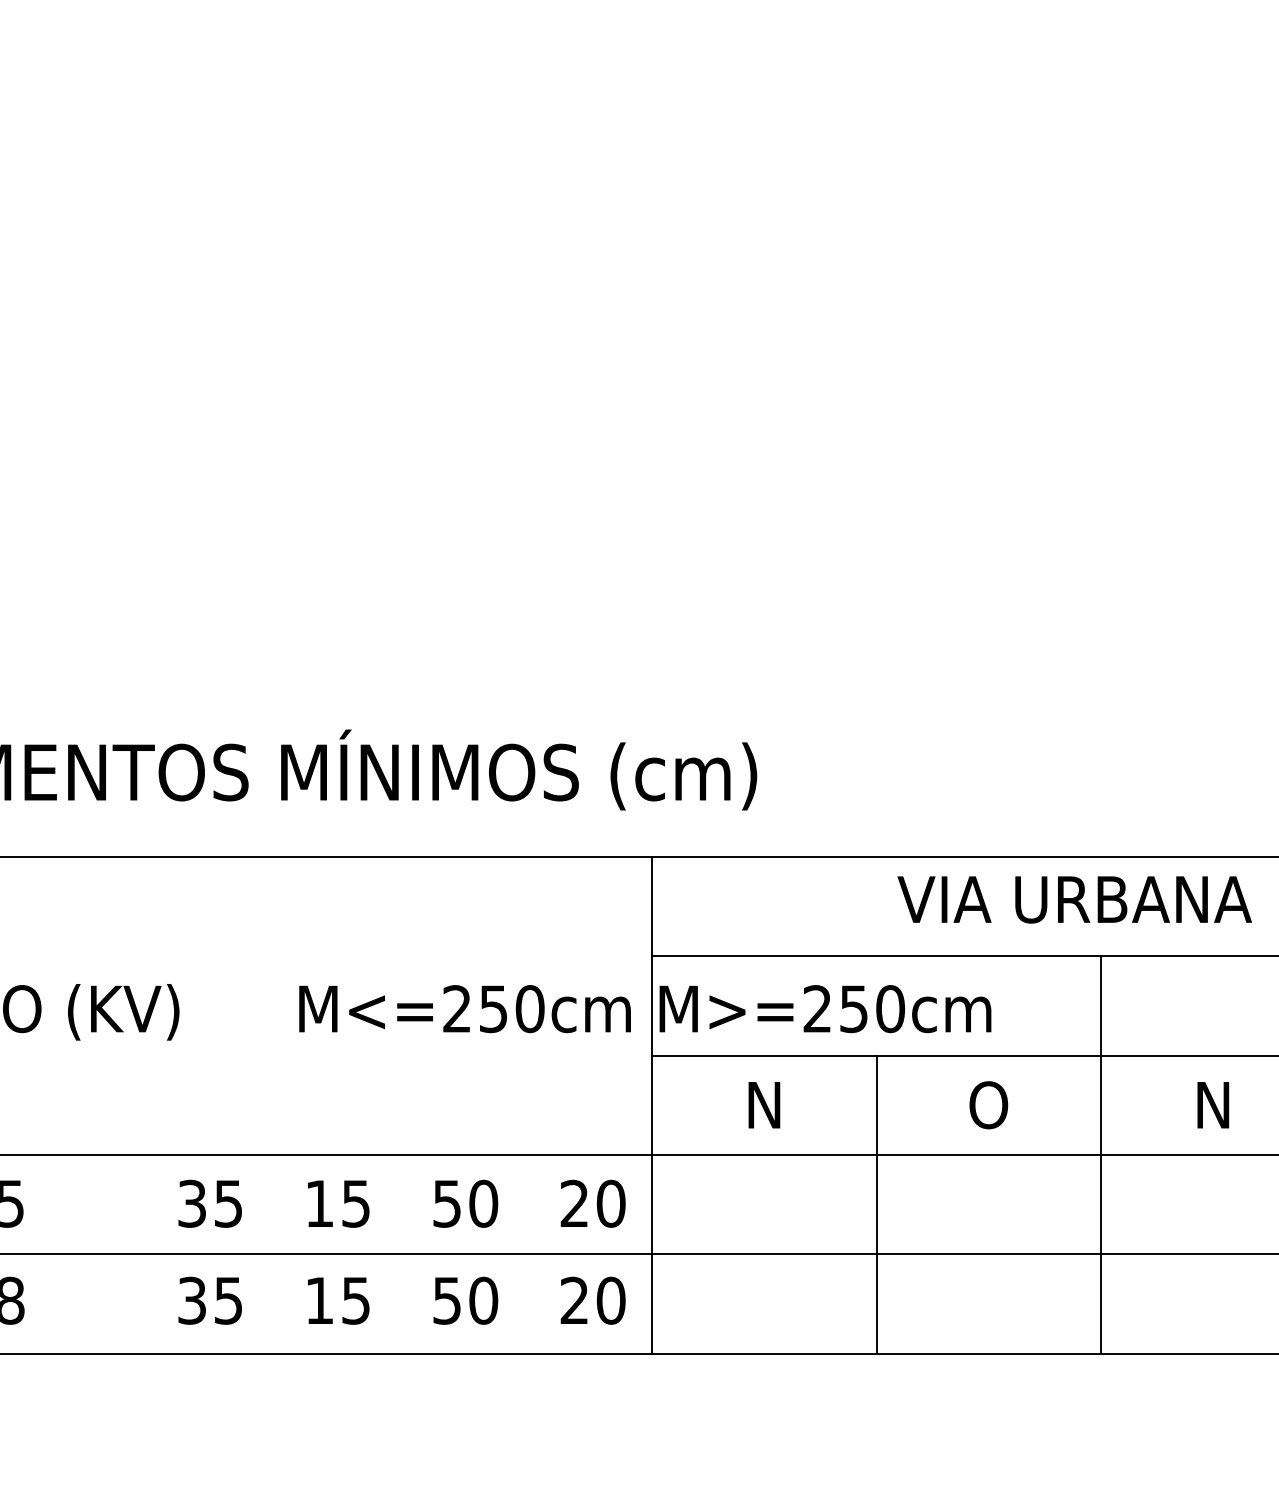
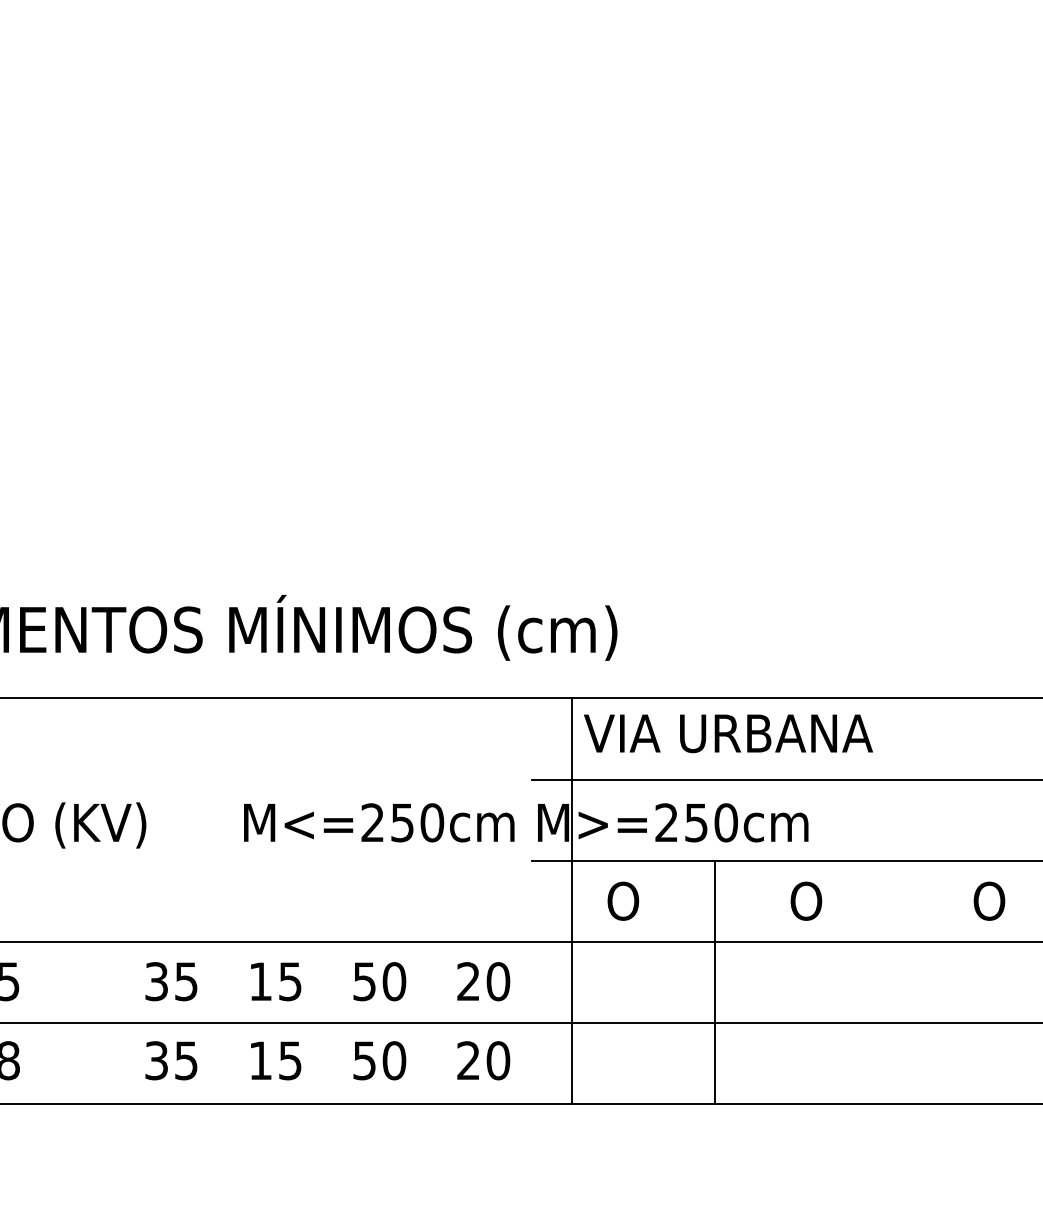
text: (1074, 899) -> (728, 733), moved
text: (764, 1104) -> (623, 900), N -> O
text: (1213, 1104) -> (989, 900), N -> O
line: (651, 1105) -> (571, 901), moved
line: (1100, 1154) -> (897, 941), removed

